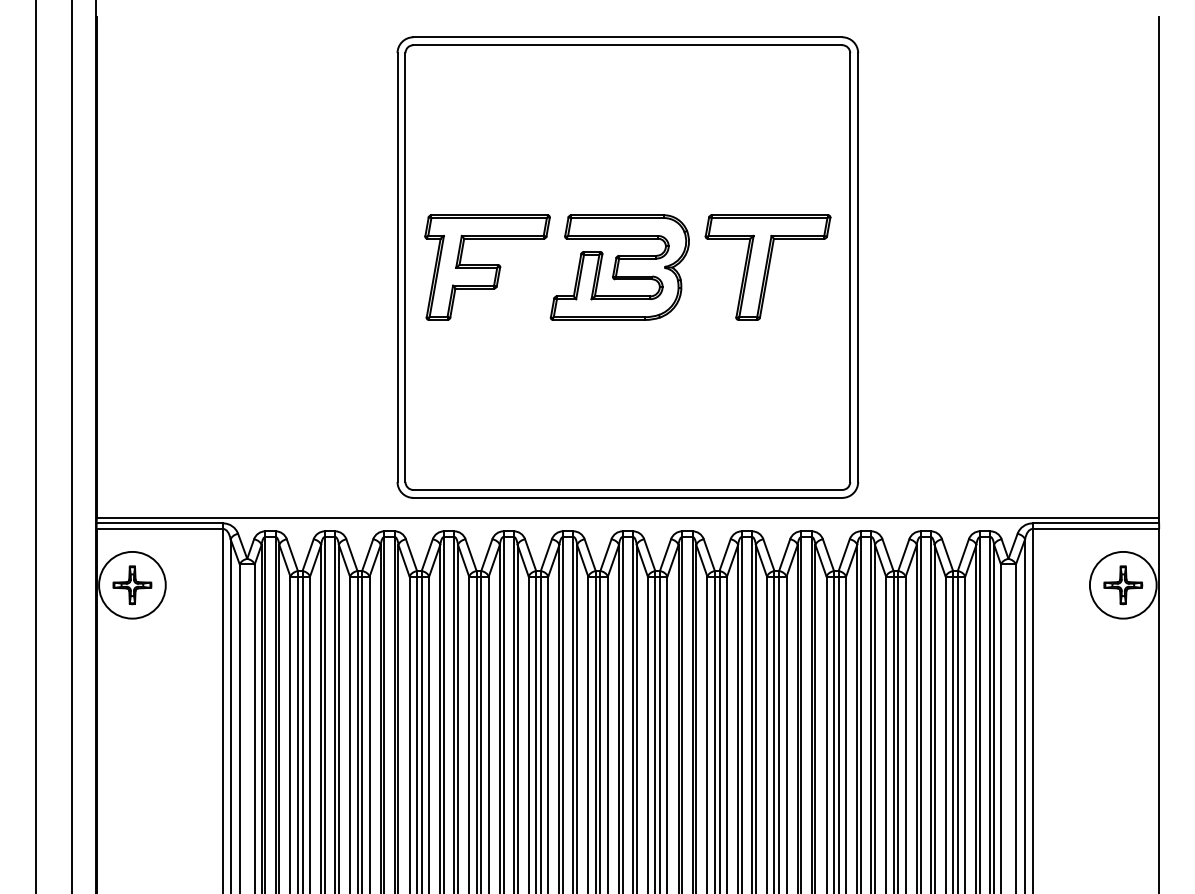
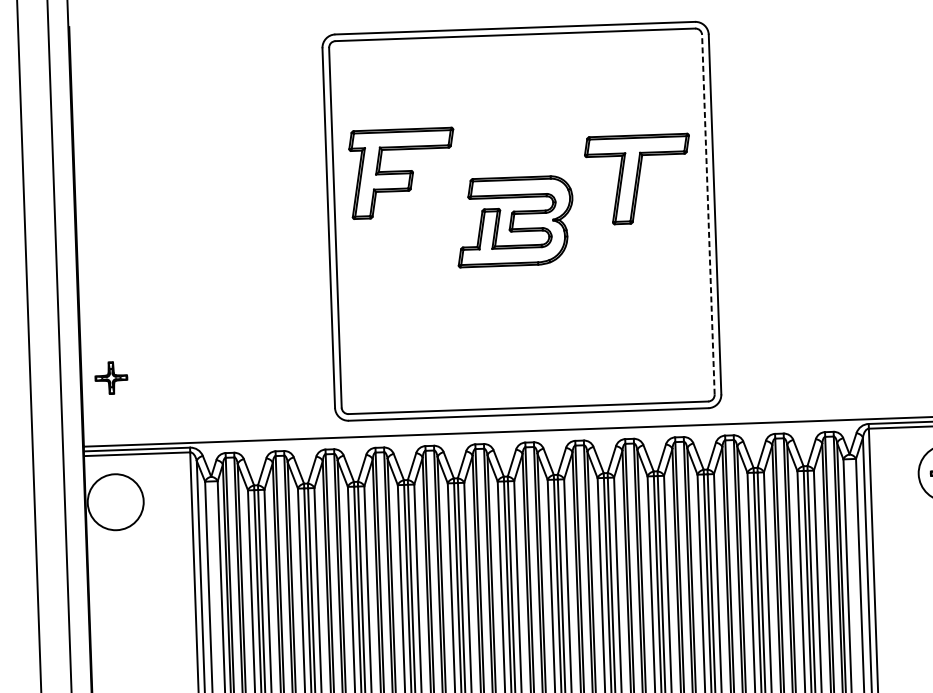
part: (487, 267) -> (402, 173), moved
part: (767, 267) -> (637, 179), moved
line: (850, 267) -> (708, 214), solid -> dashed
part: (132, 585) -> (111, 378), moved

